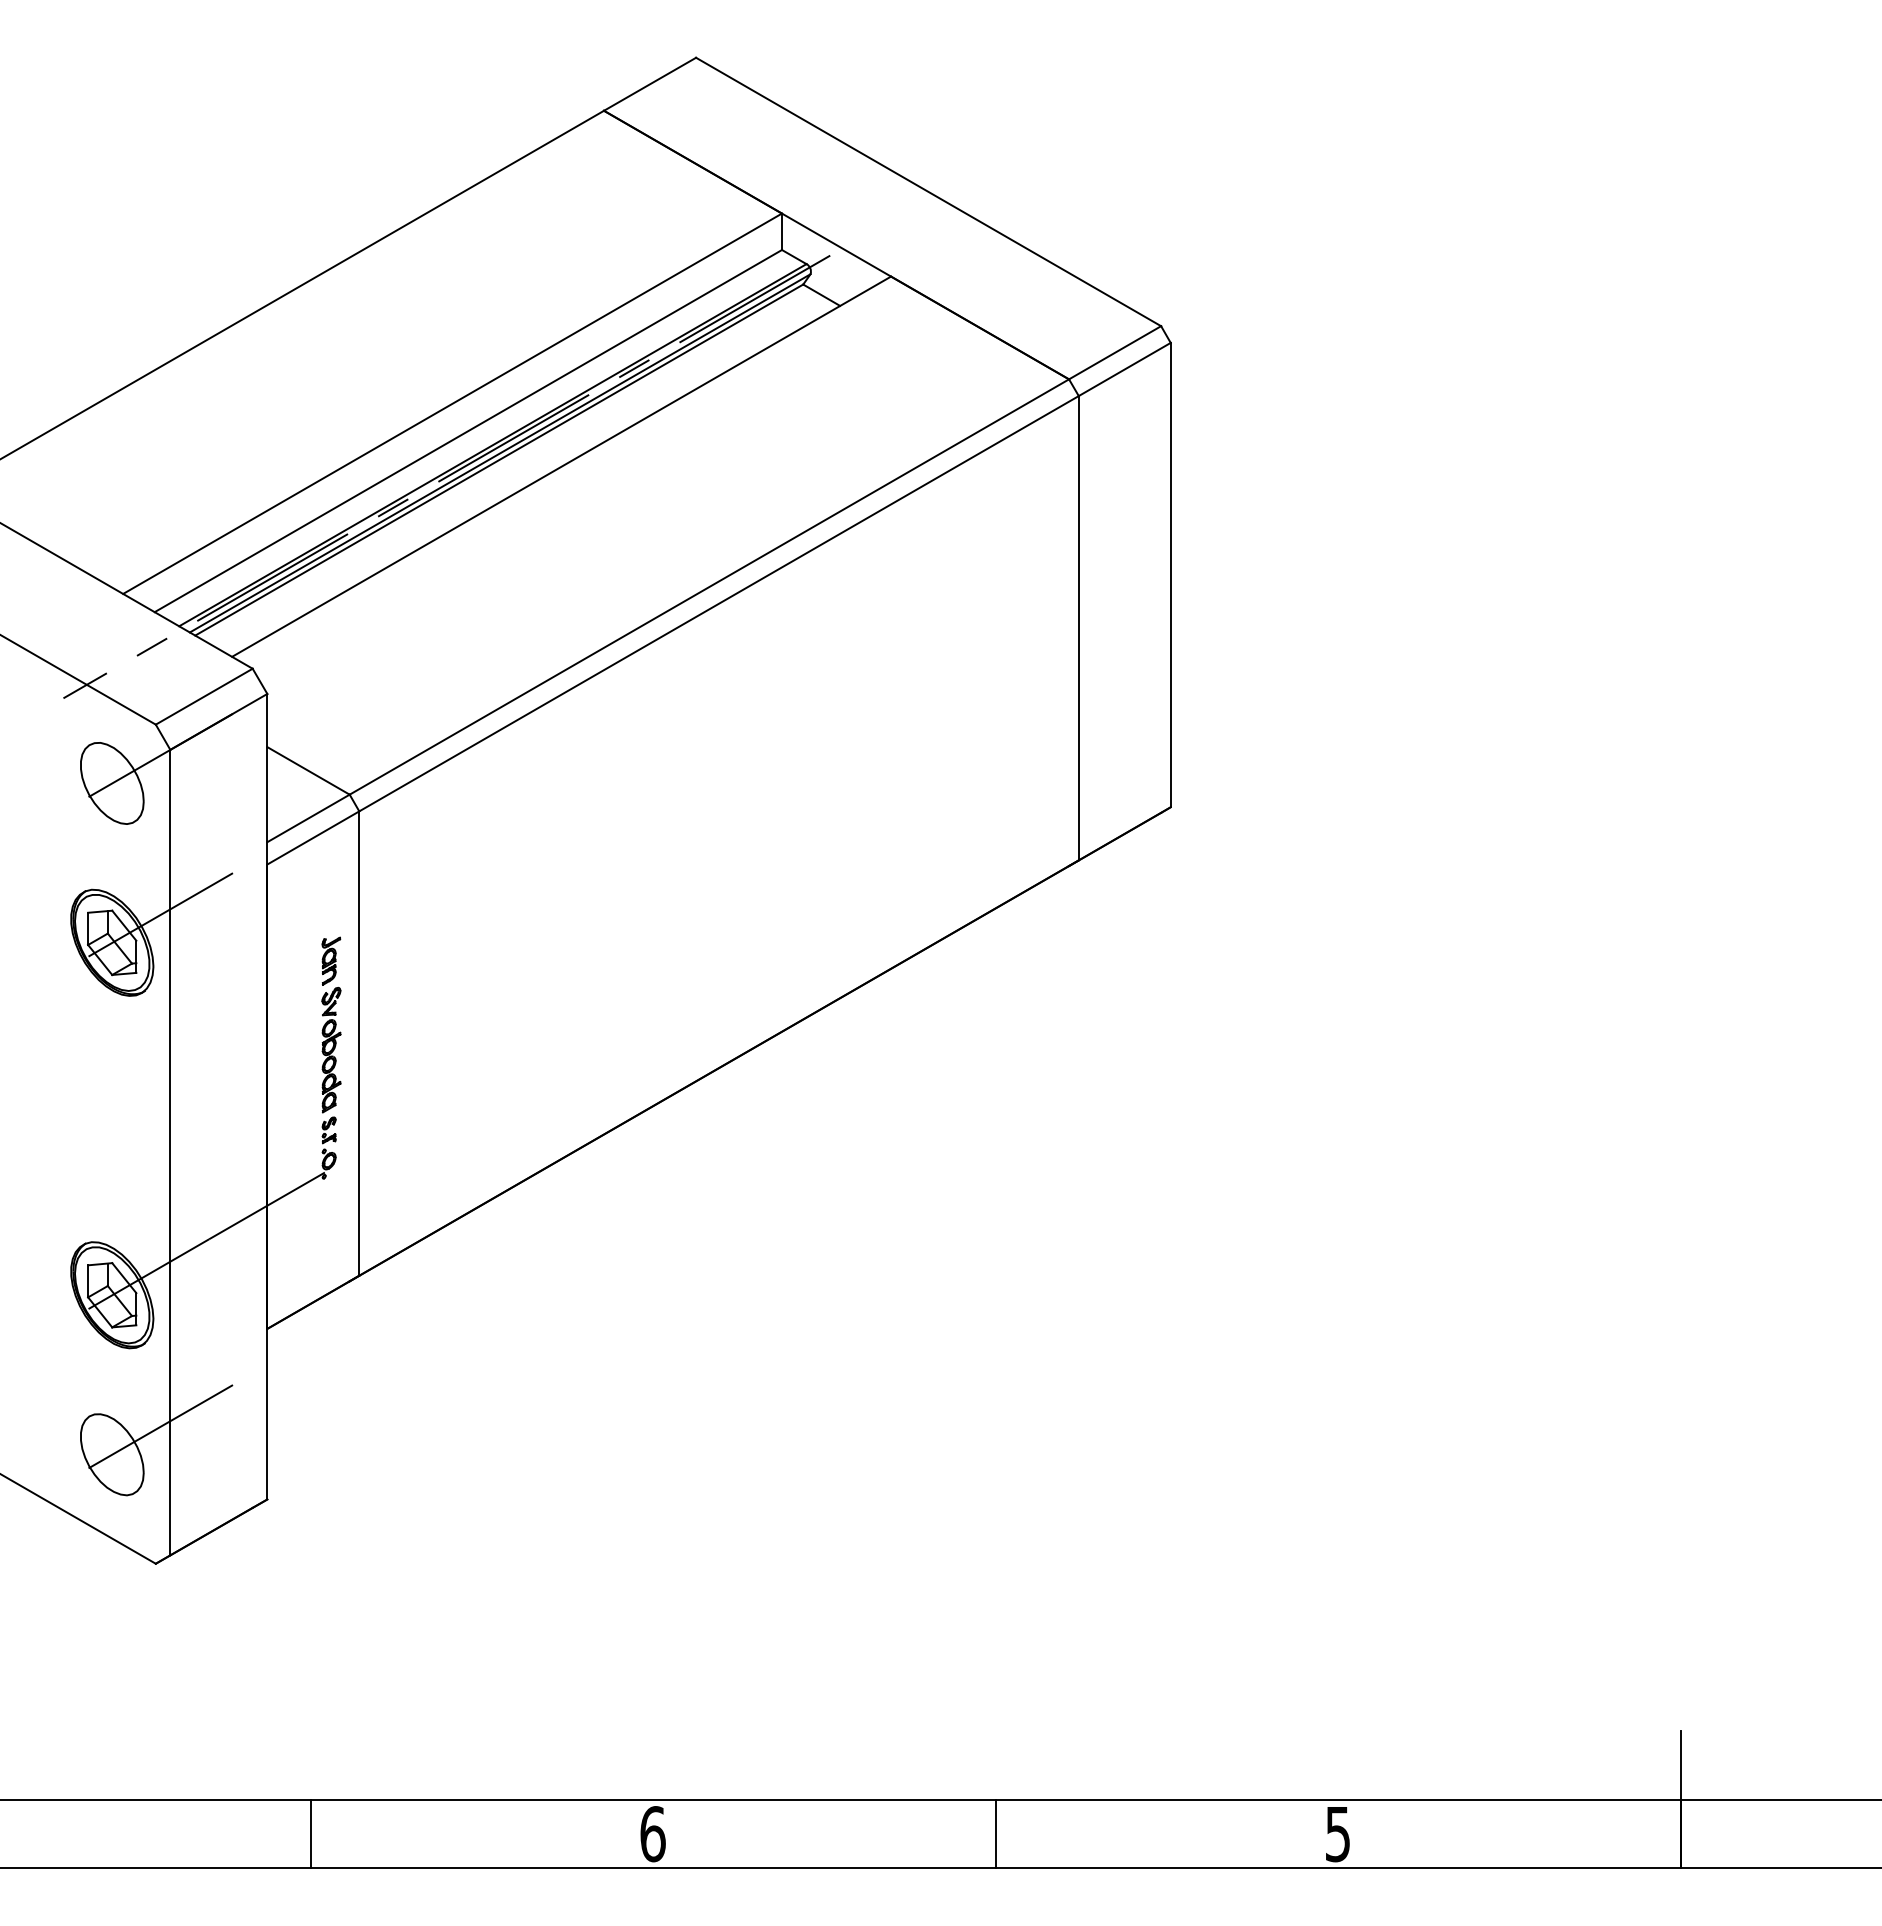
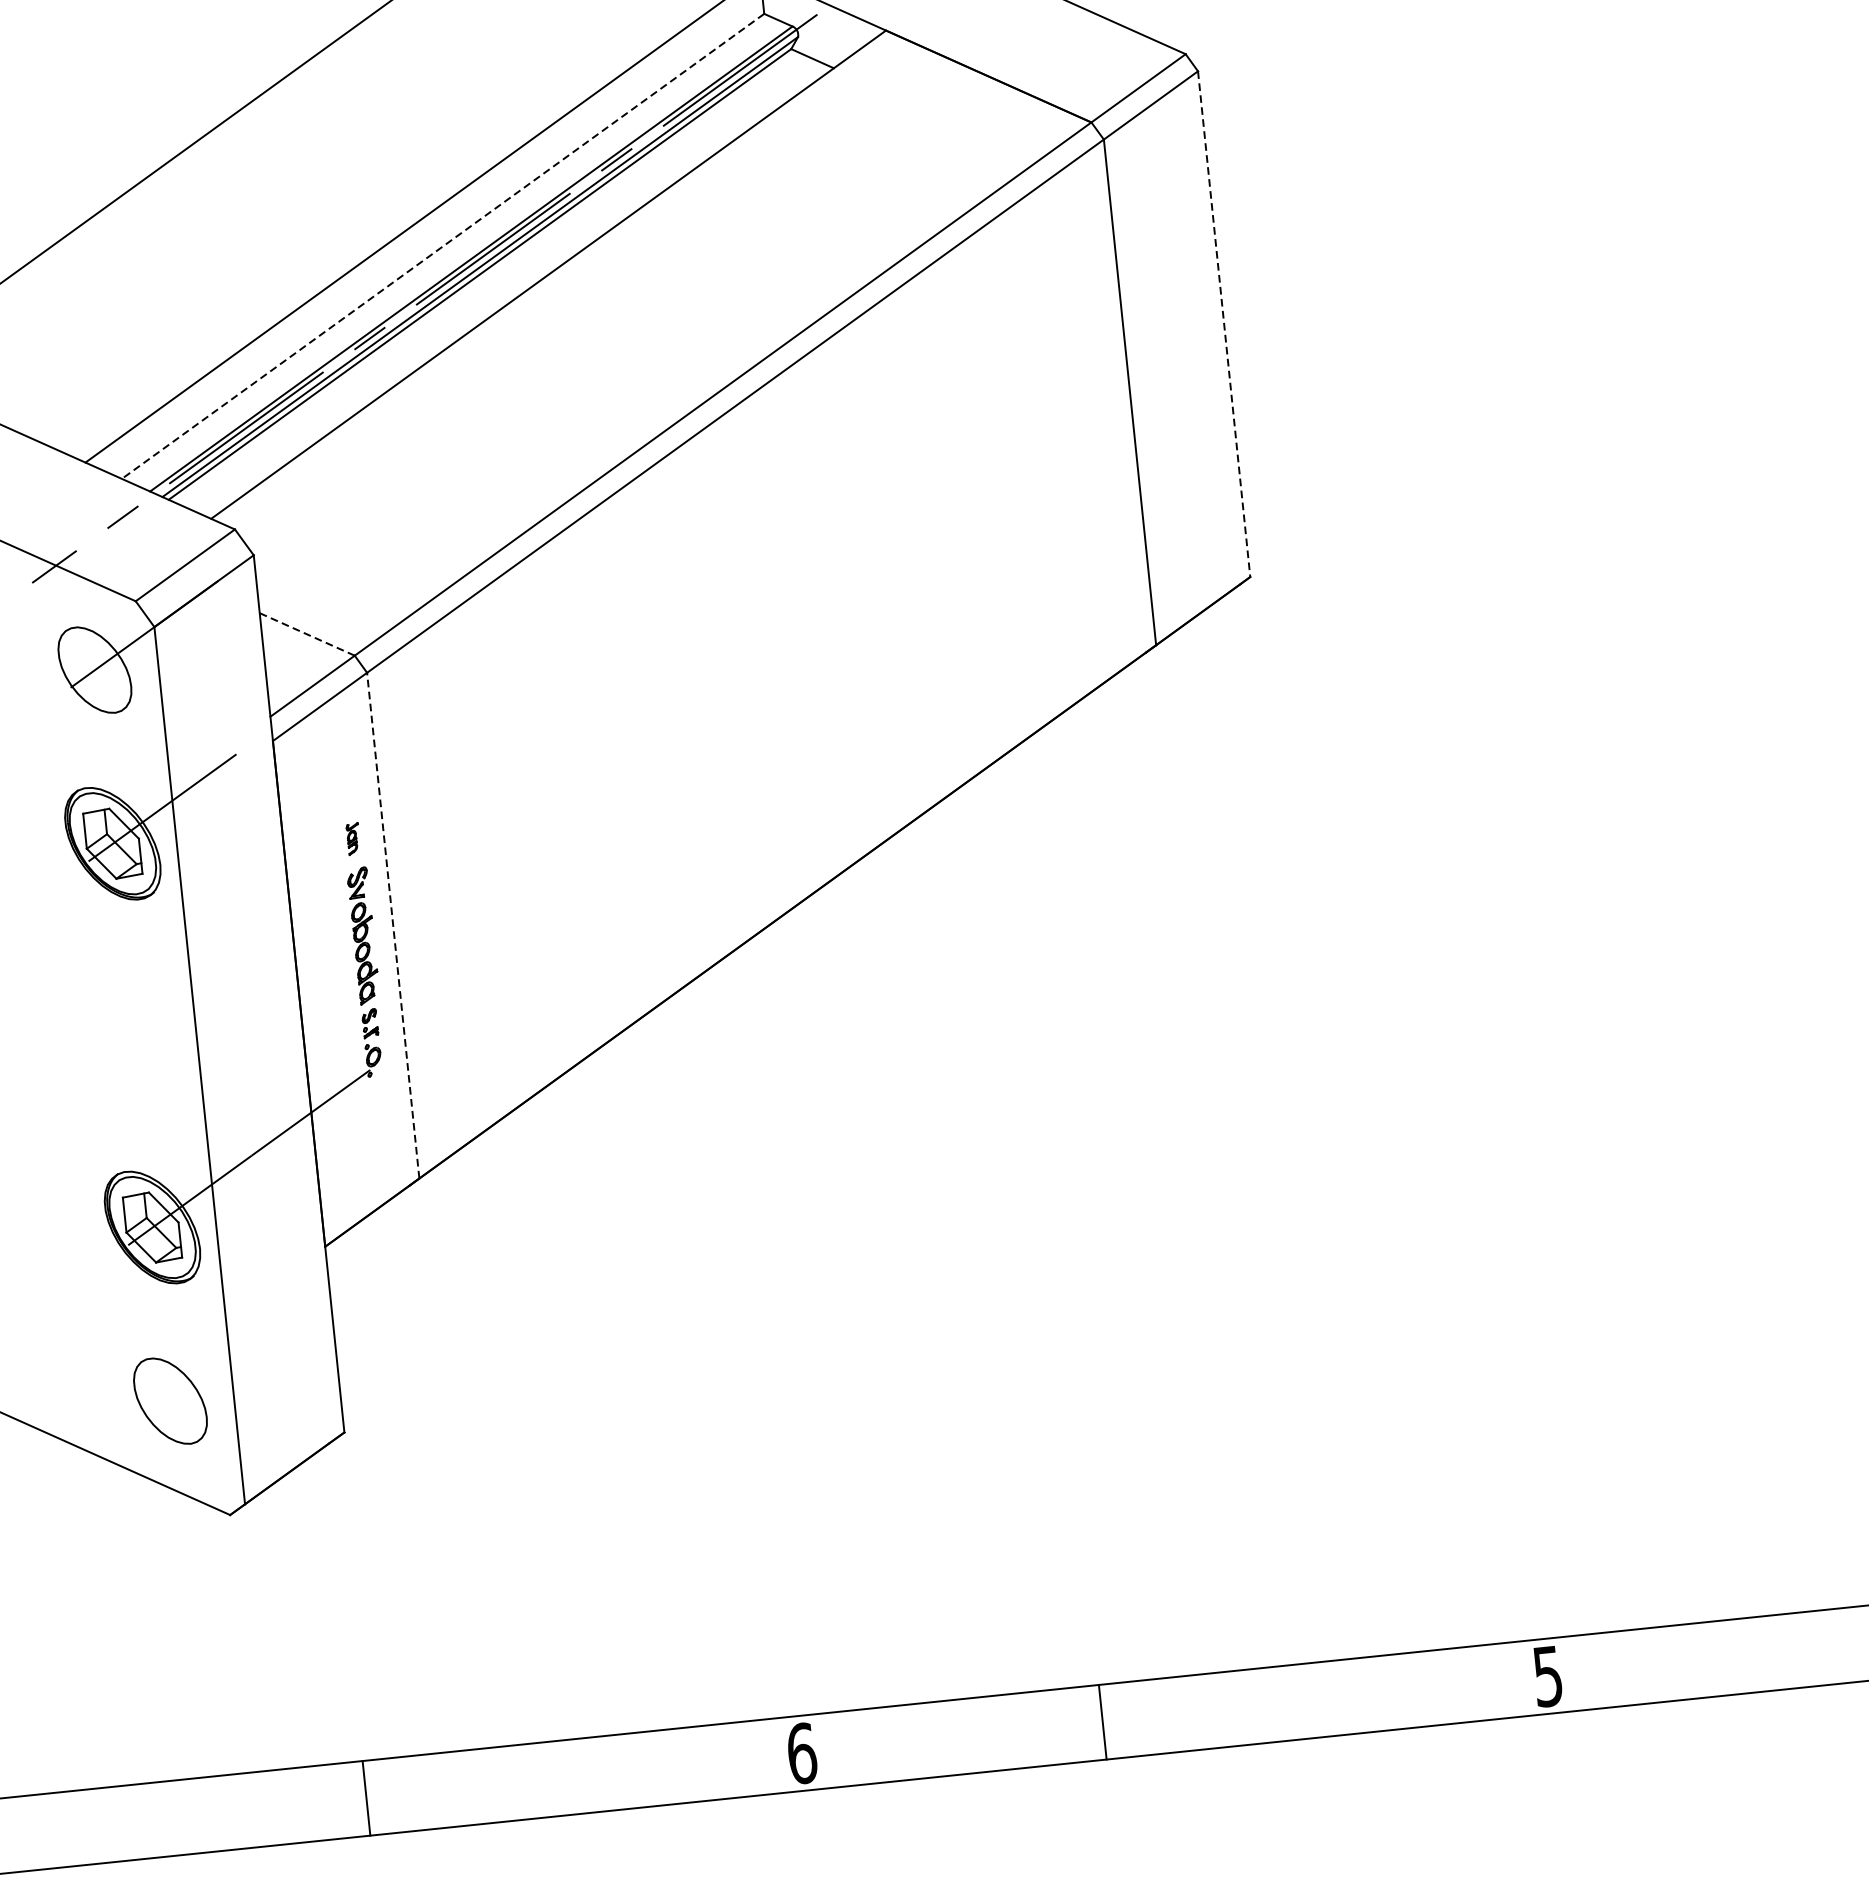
line: (467, 431) -> (442, 246), solid -> dashed
line: (1170, 575) -> (1223, 324), solid -> dashed
line: (308, 770) -> (307, 634), solid -> dashed
part: (331, 960) -> (353, 838), size x0.6
line: (359, 1043) -> (393, 925), solid -> dashed
line: (160, 1426) -> (219, 1365), removed
line: (311, 1833) -> (366, 1797), moved
line: (996, 1833) -> (1103, 1721), moved

